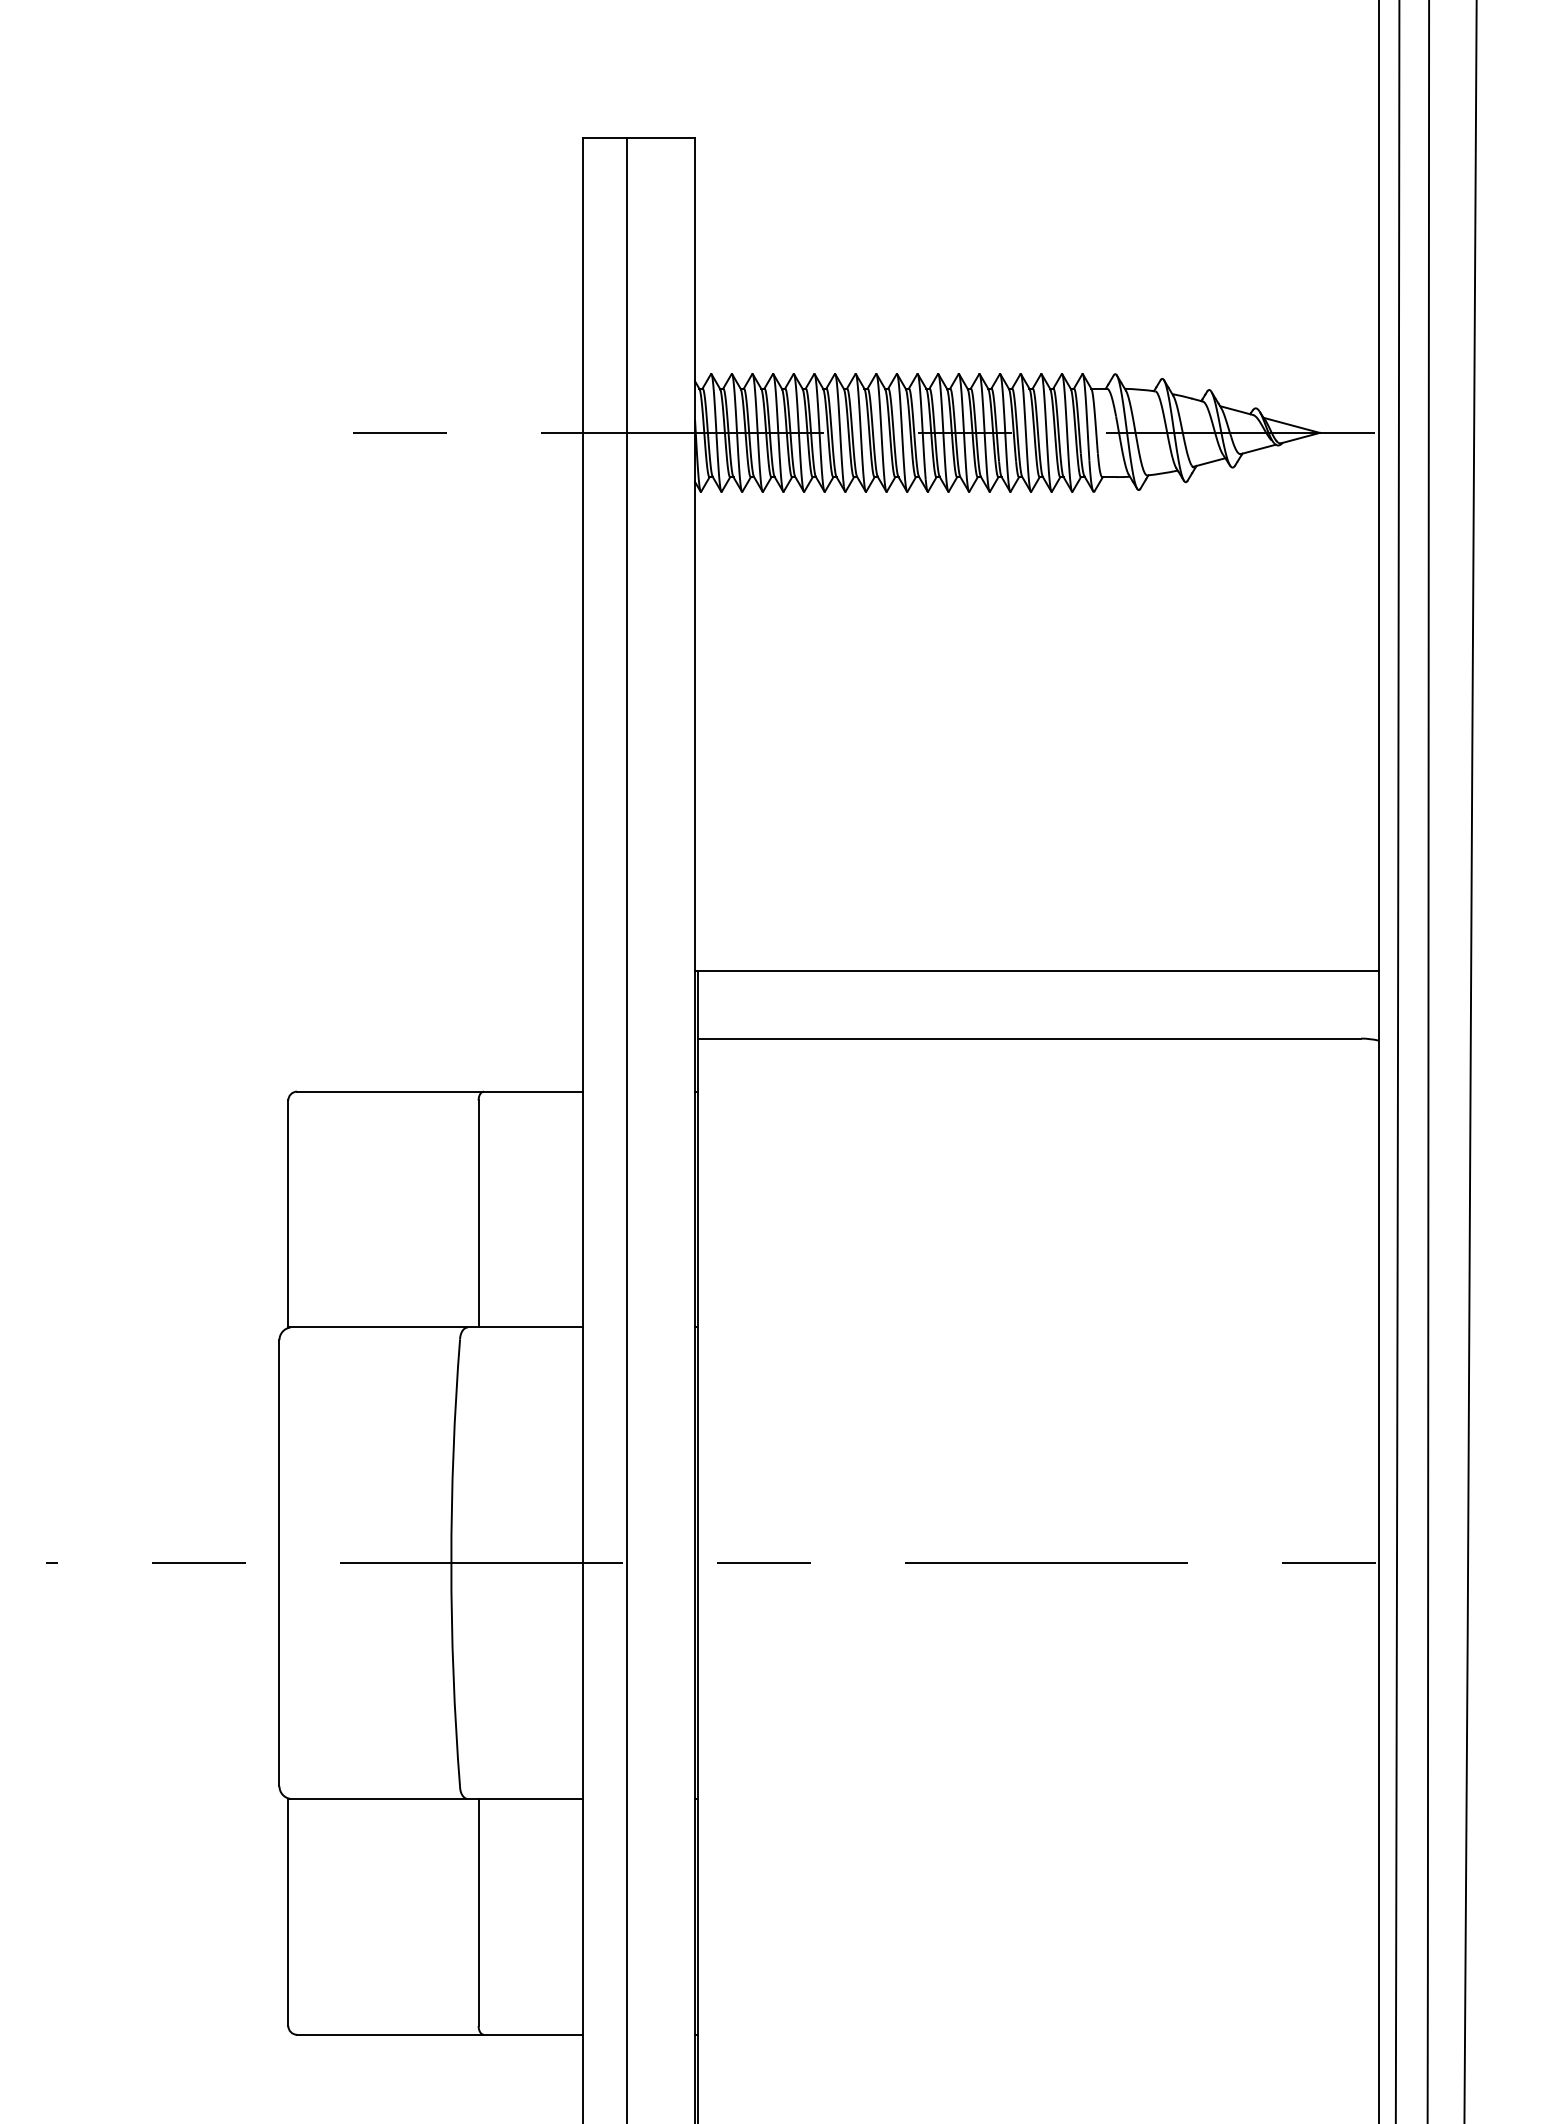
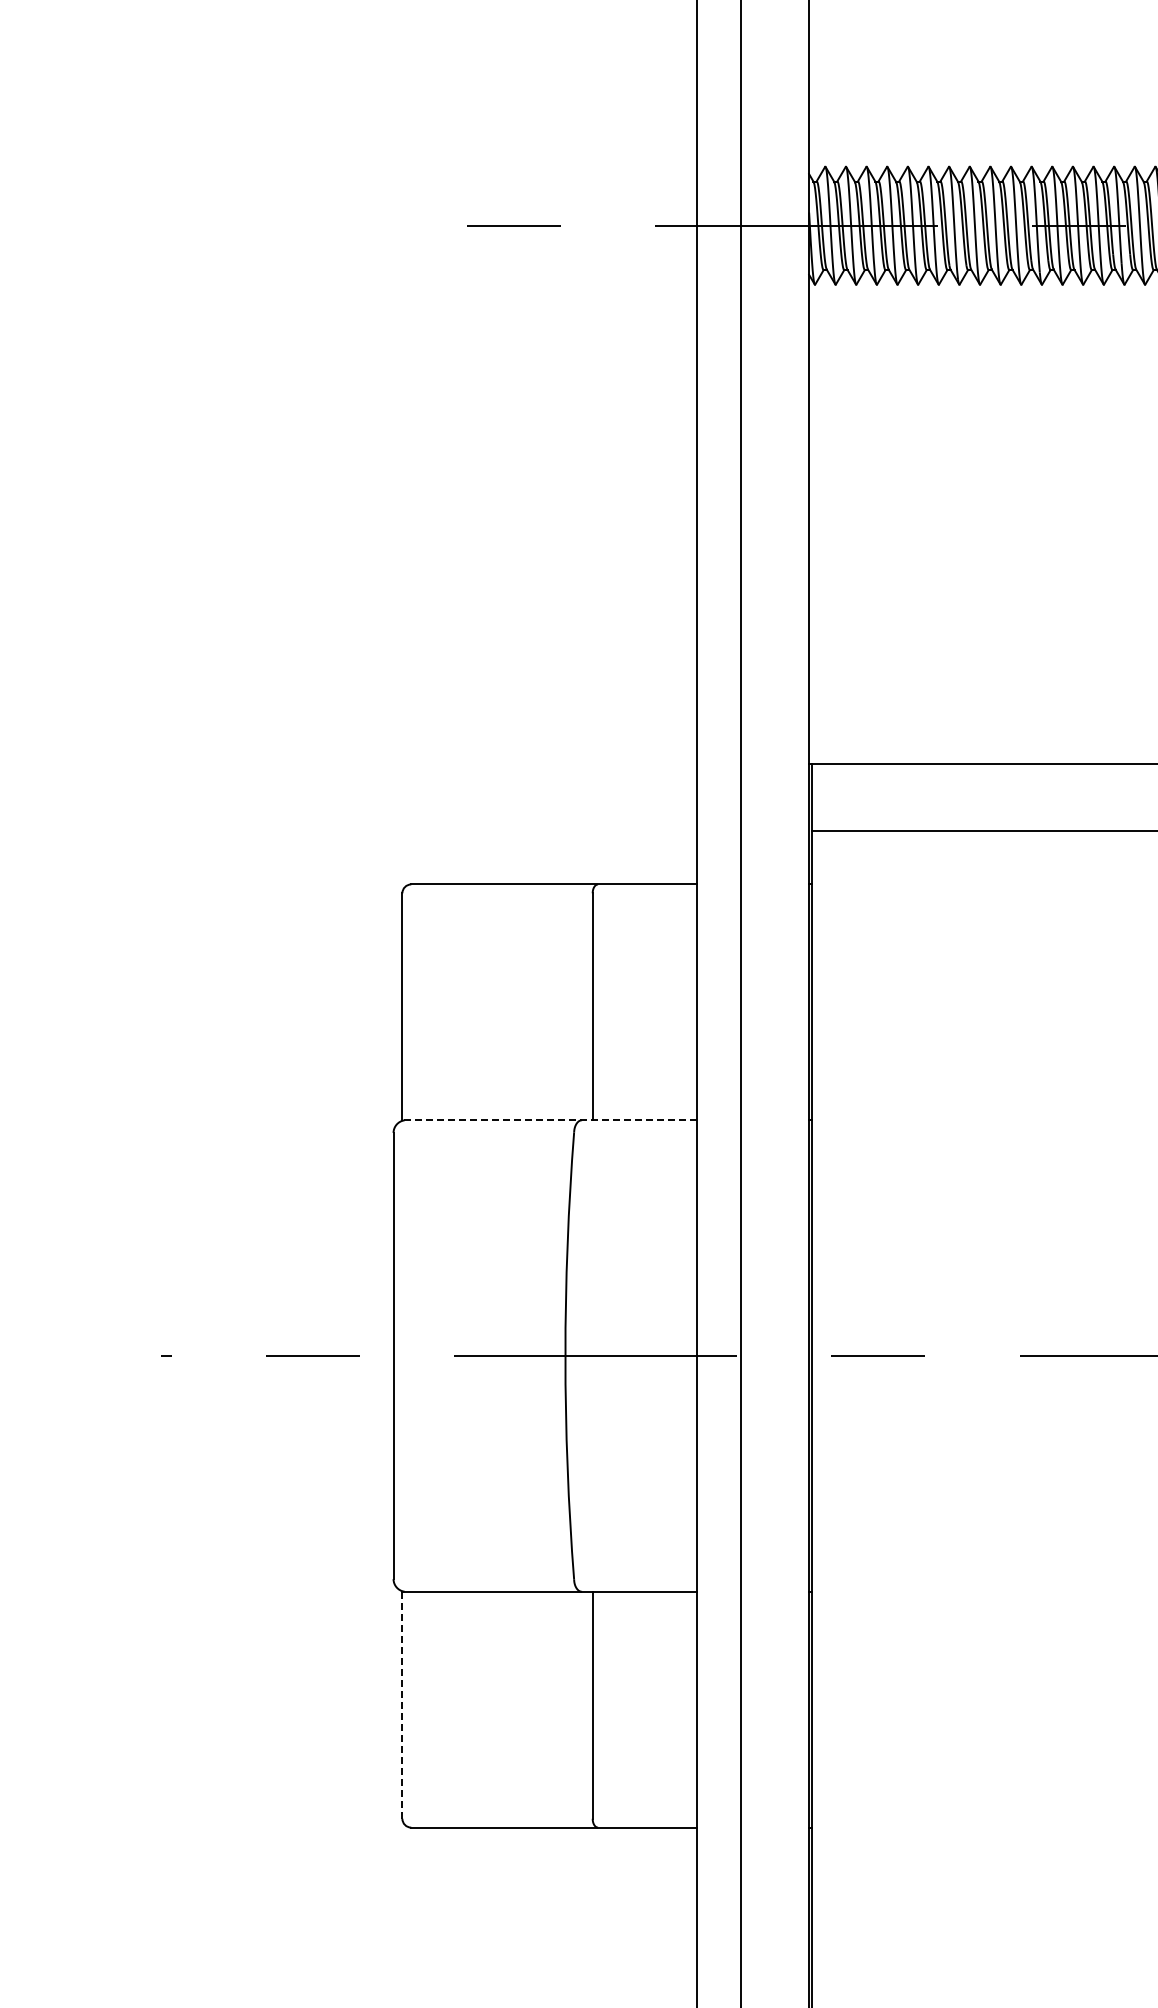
line: (435, 1327) -> (549, 1120), solid -> dashed
line: (288, 1911) -> (402, 1704), solid -> dashed

